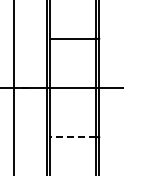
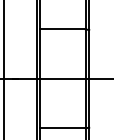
line: (73, 137) -> (63, 128), dashed -> solid

